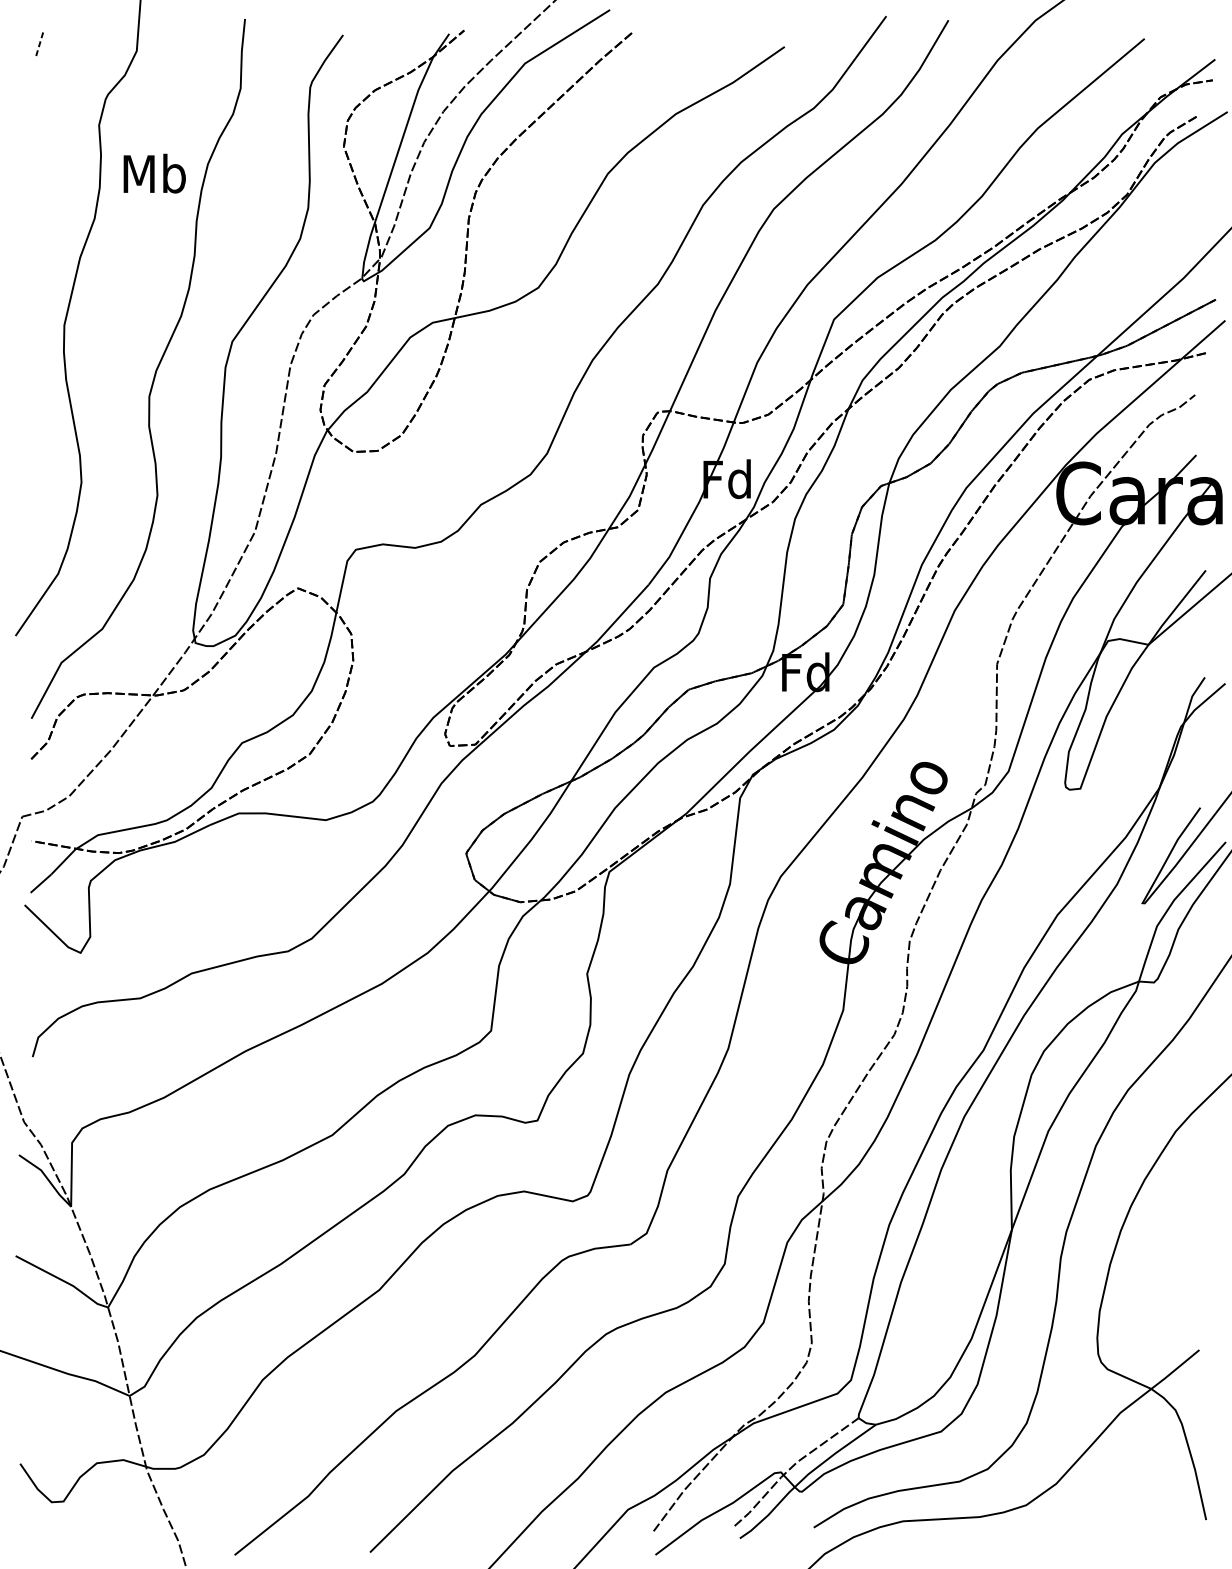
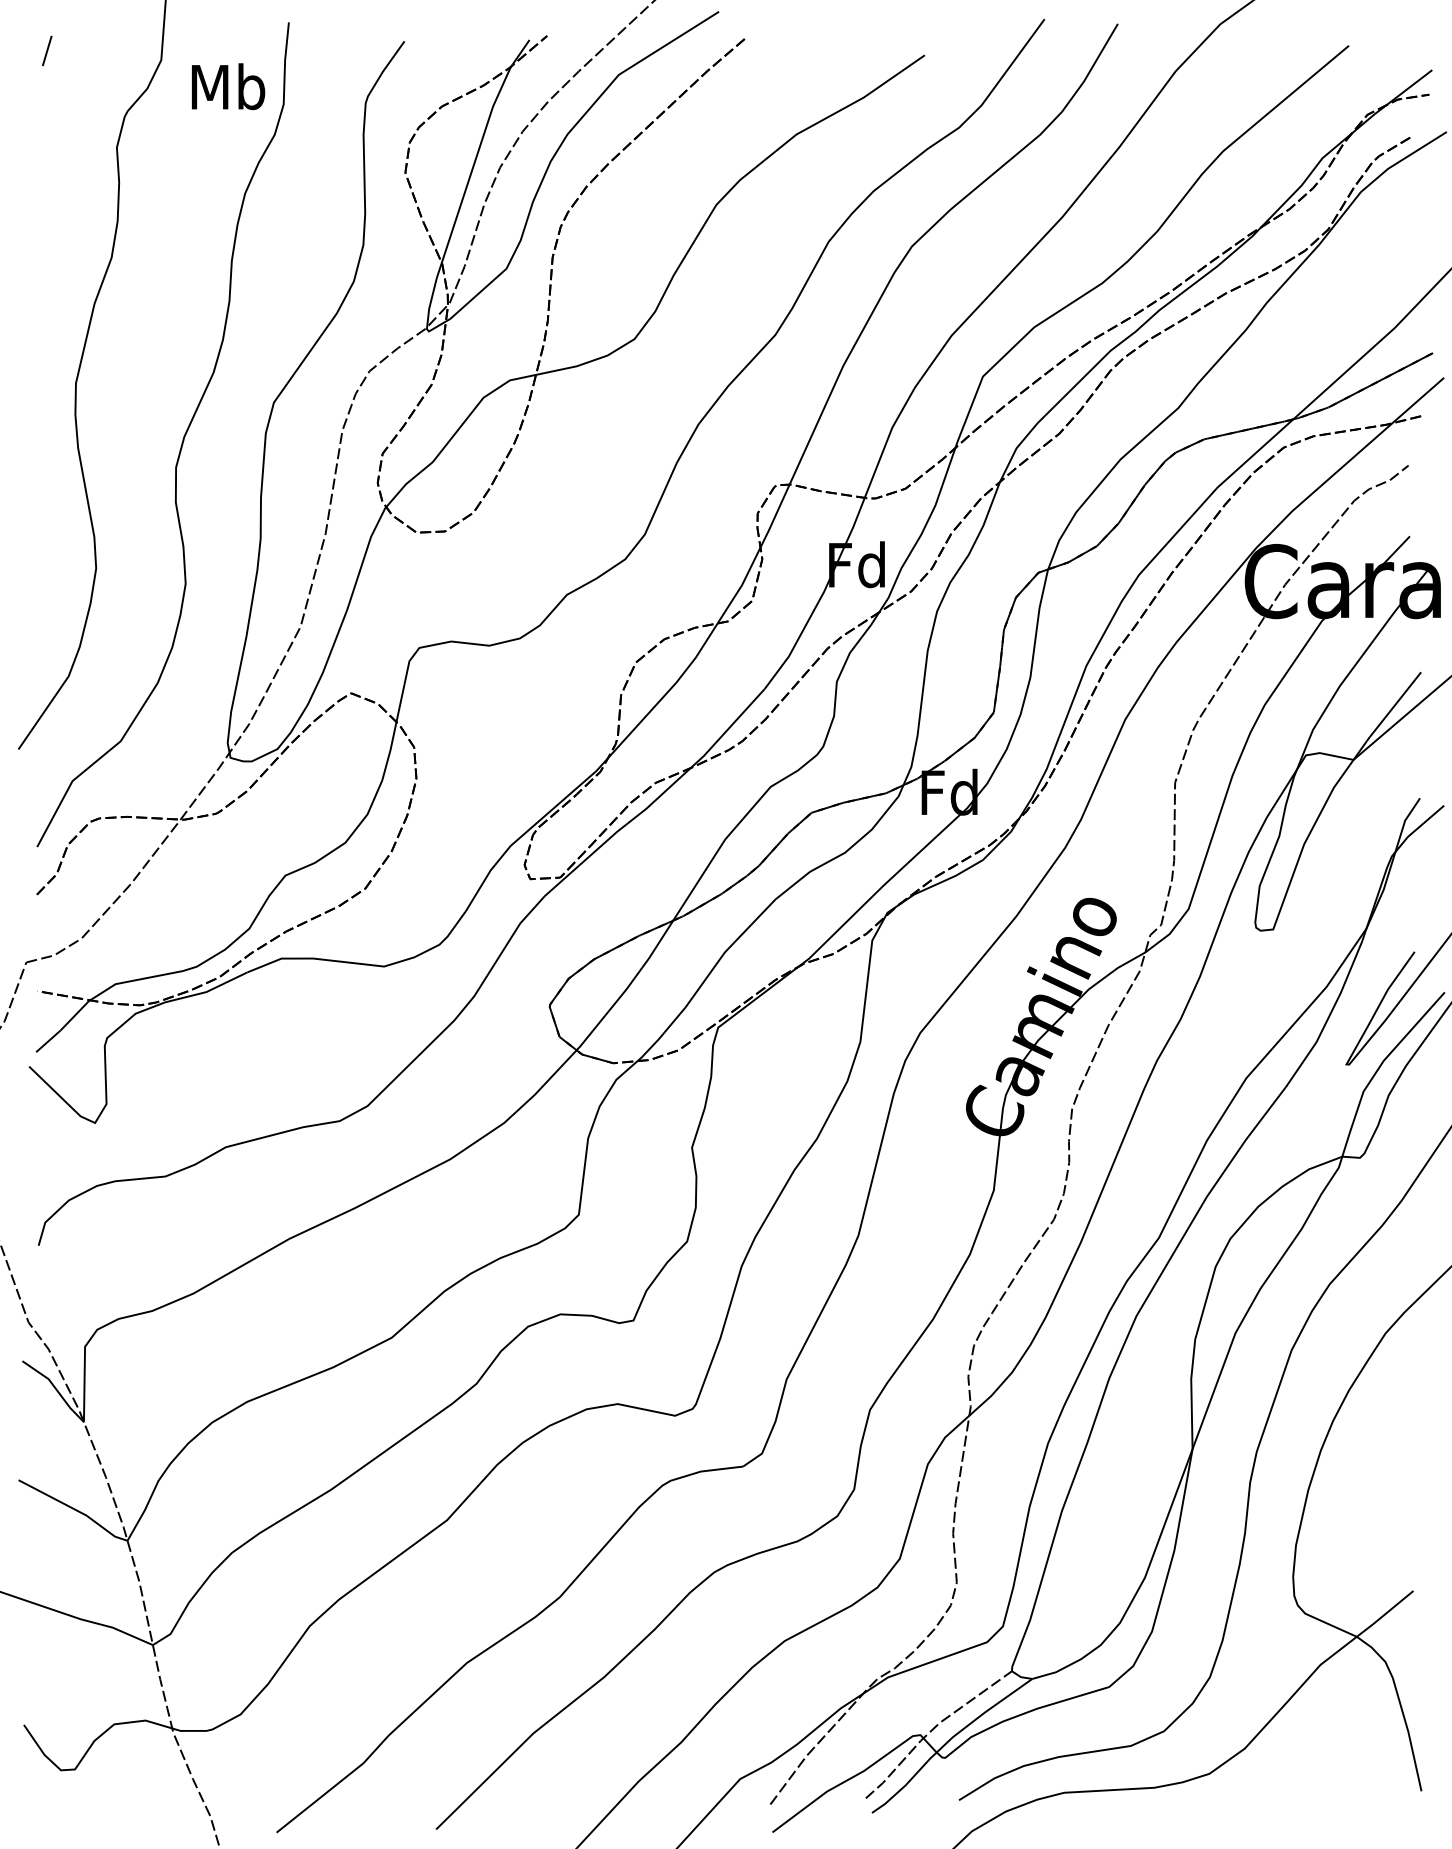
line: (40, 42) -> (47, 50), dashed -> solid
text: (154, 173) -> (228, 86), moved

